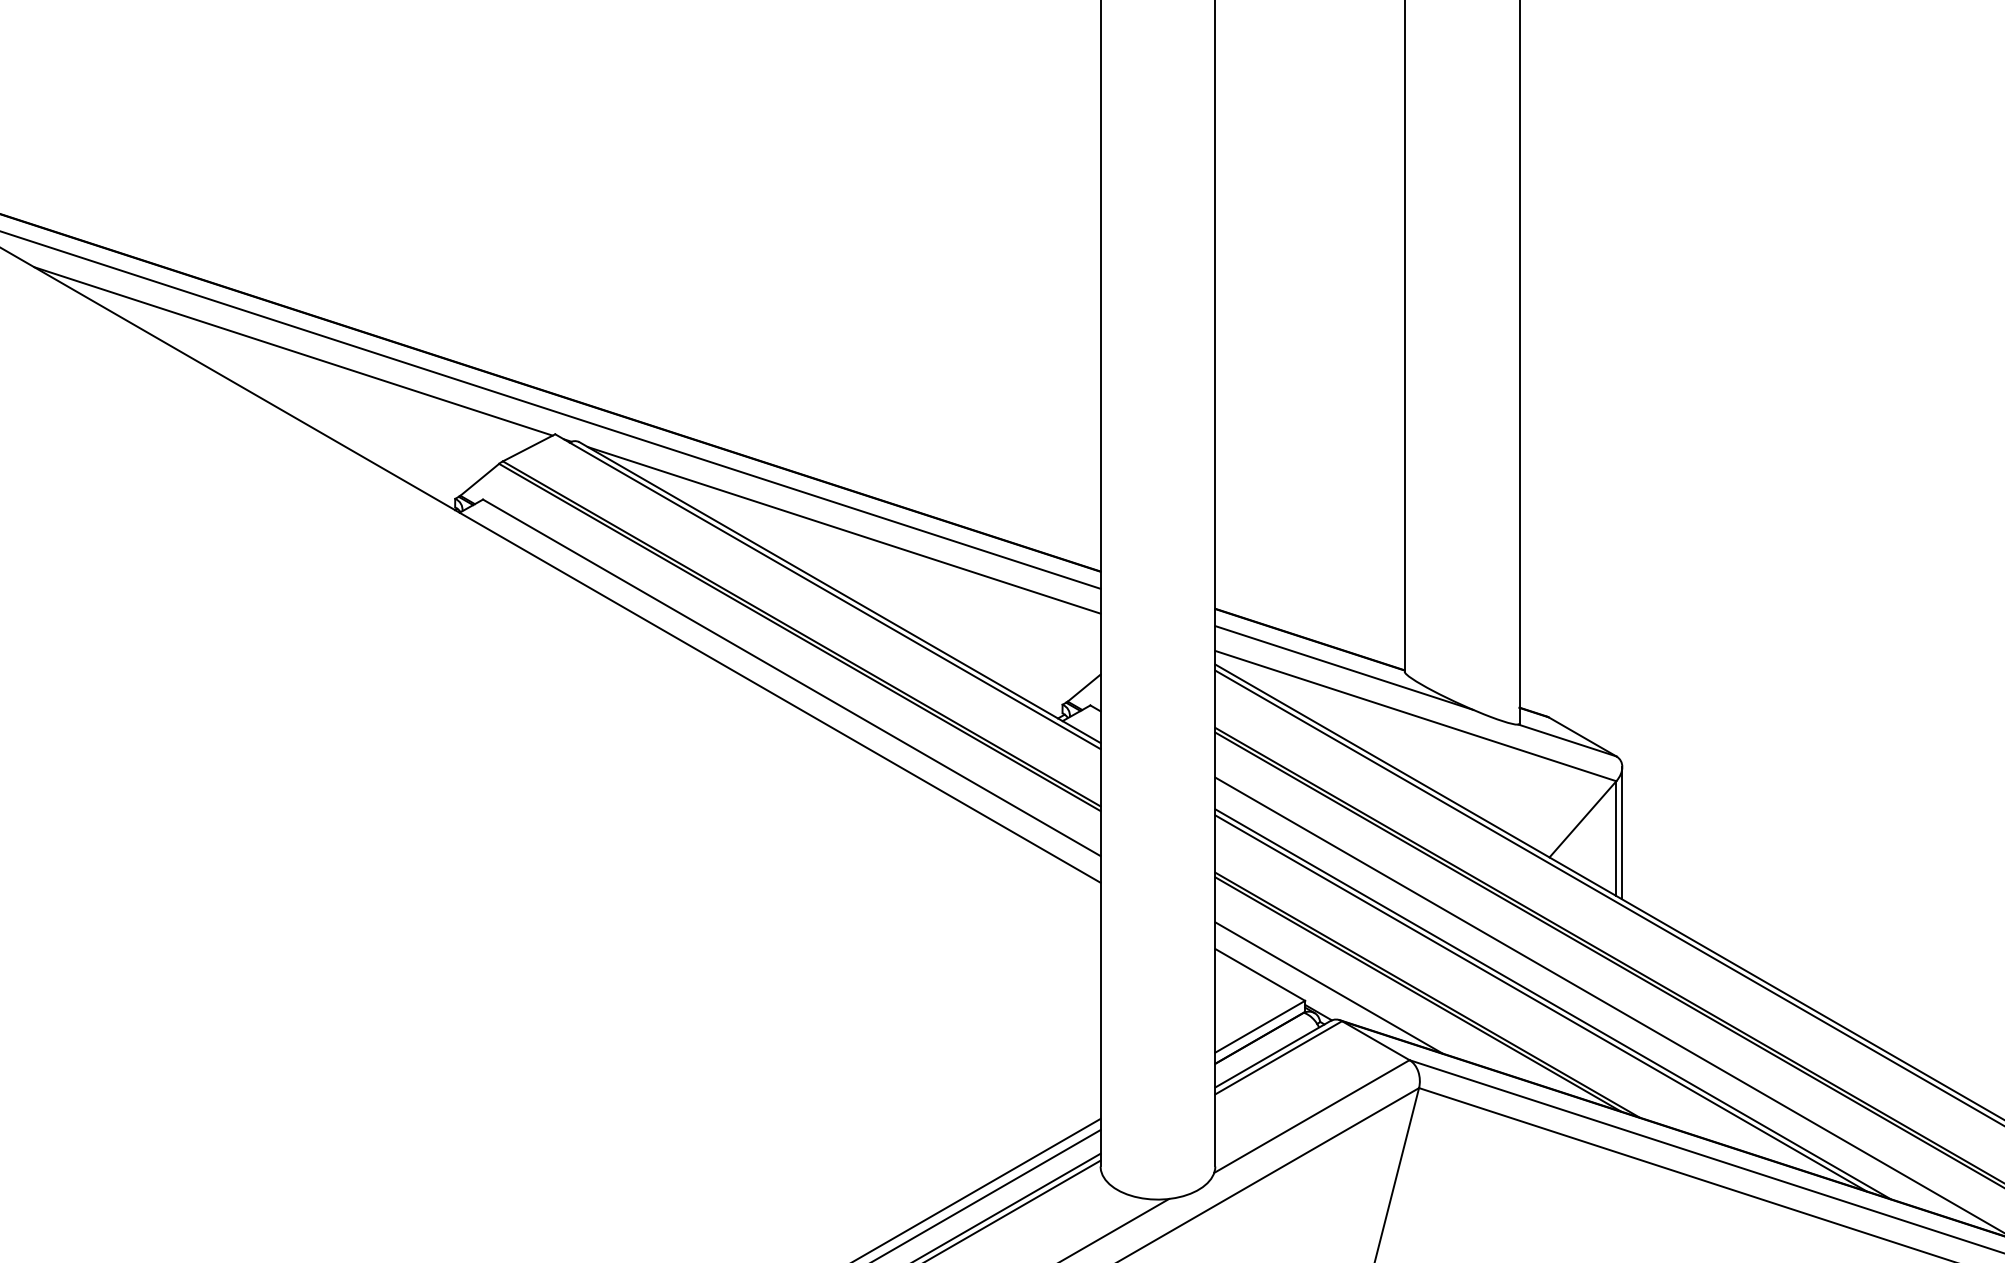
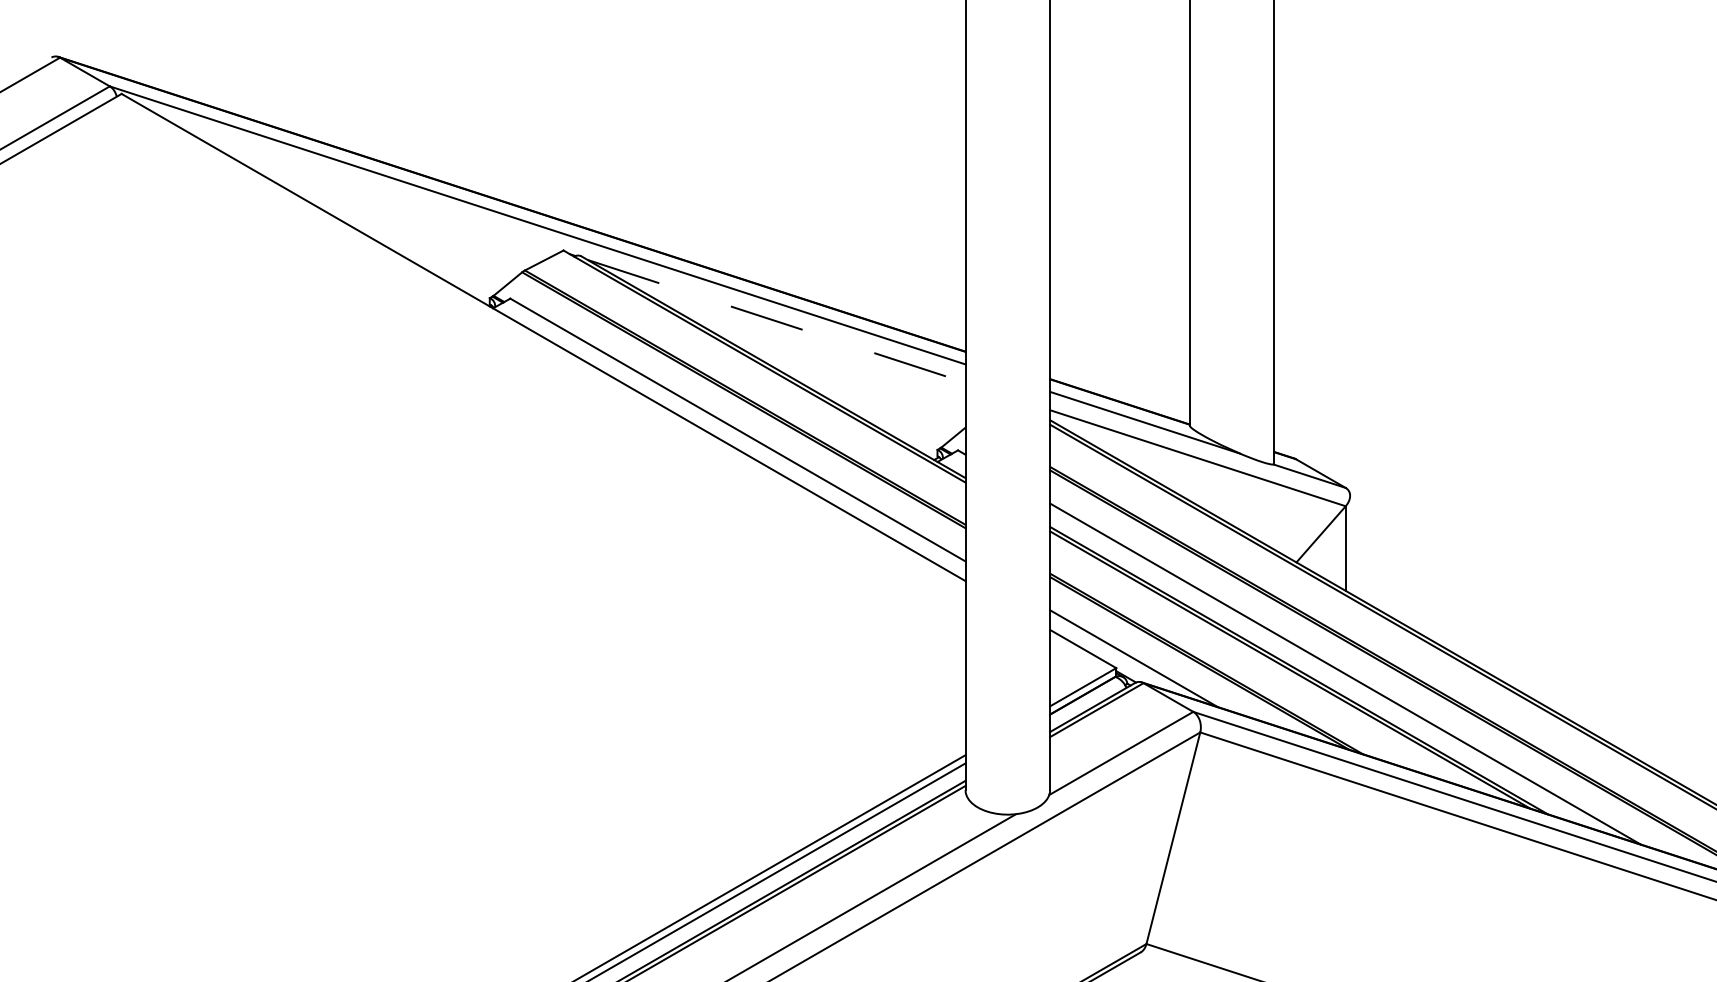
line: (293, 351) -> (370, 189), removed
line: (844, 530) -> (776, 321), solid -> dashed
line: (1622, 833) -> (1350, 544), removed

